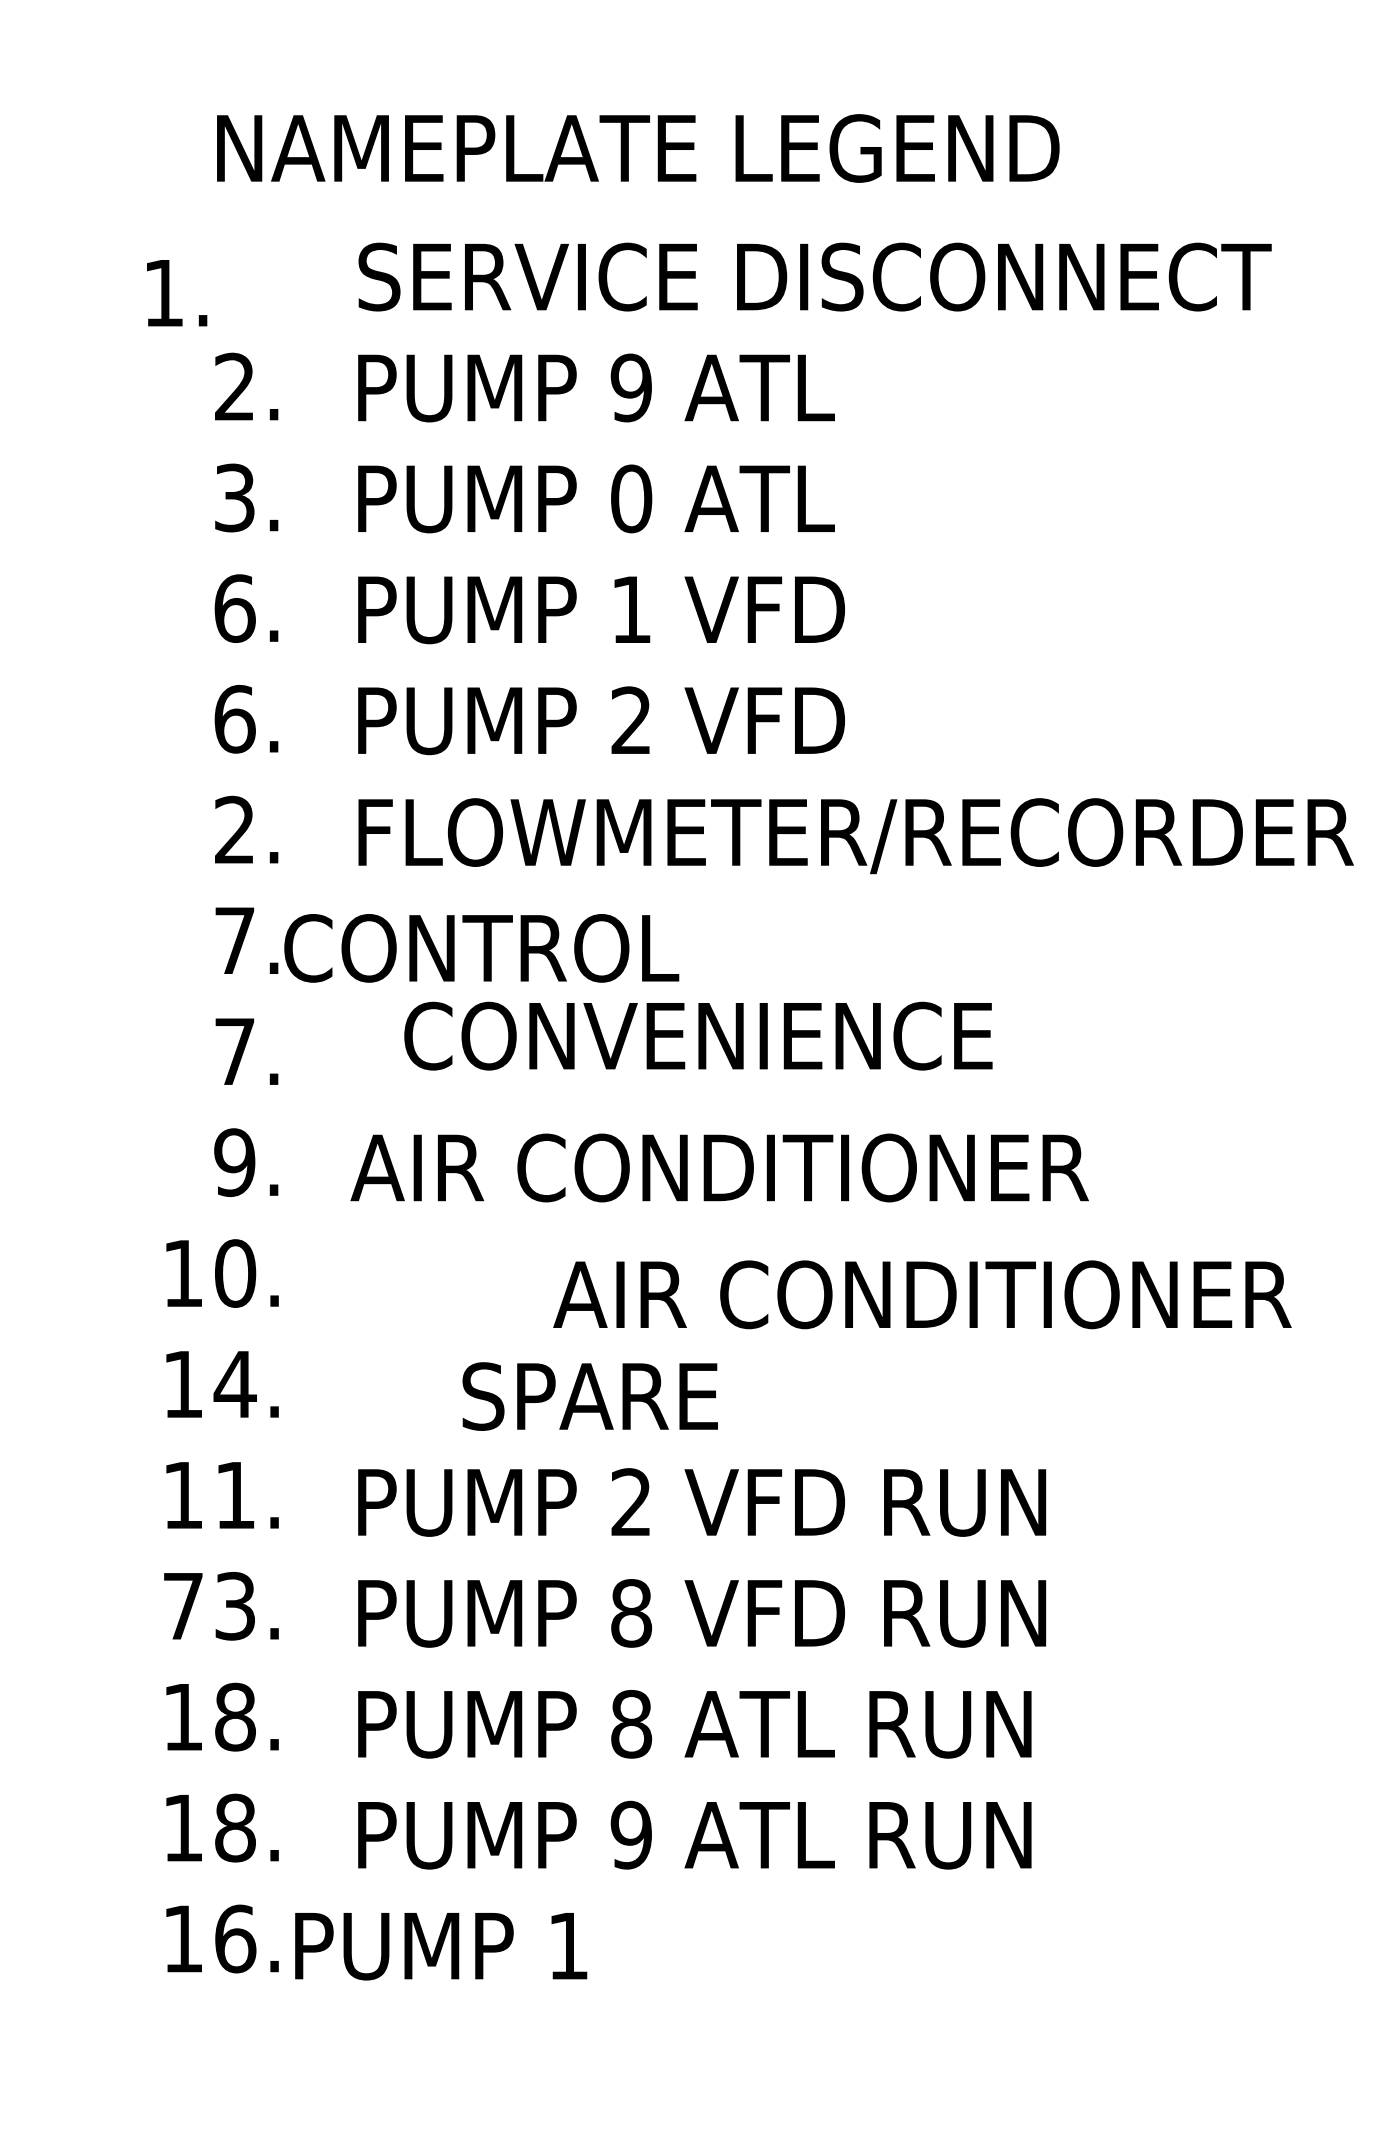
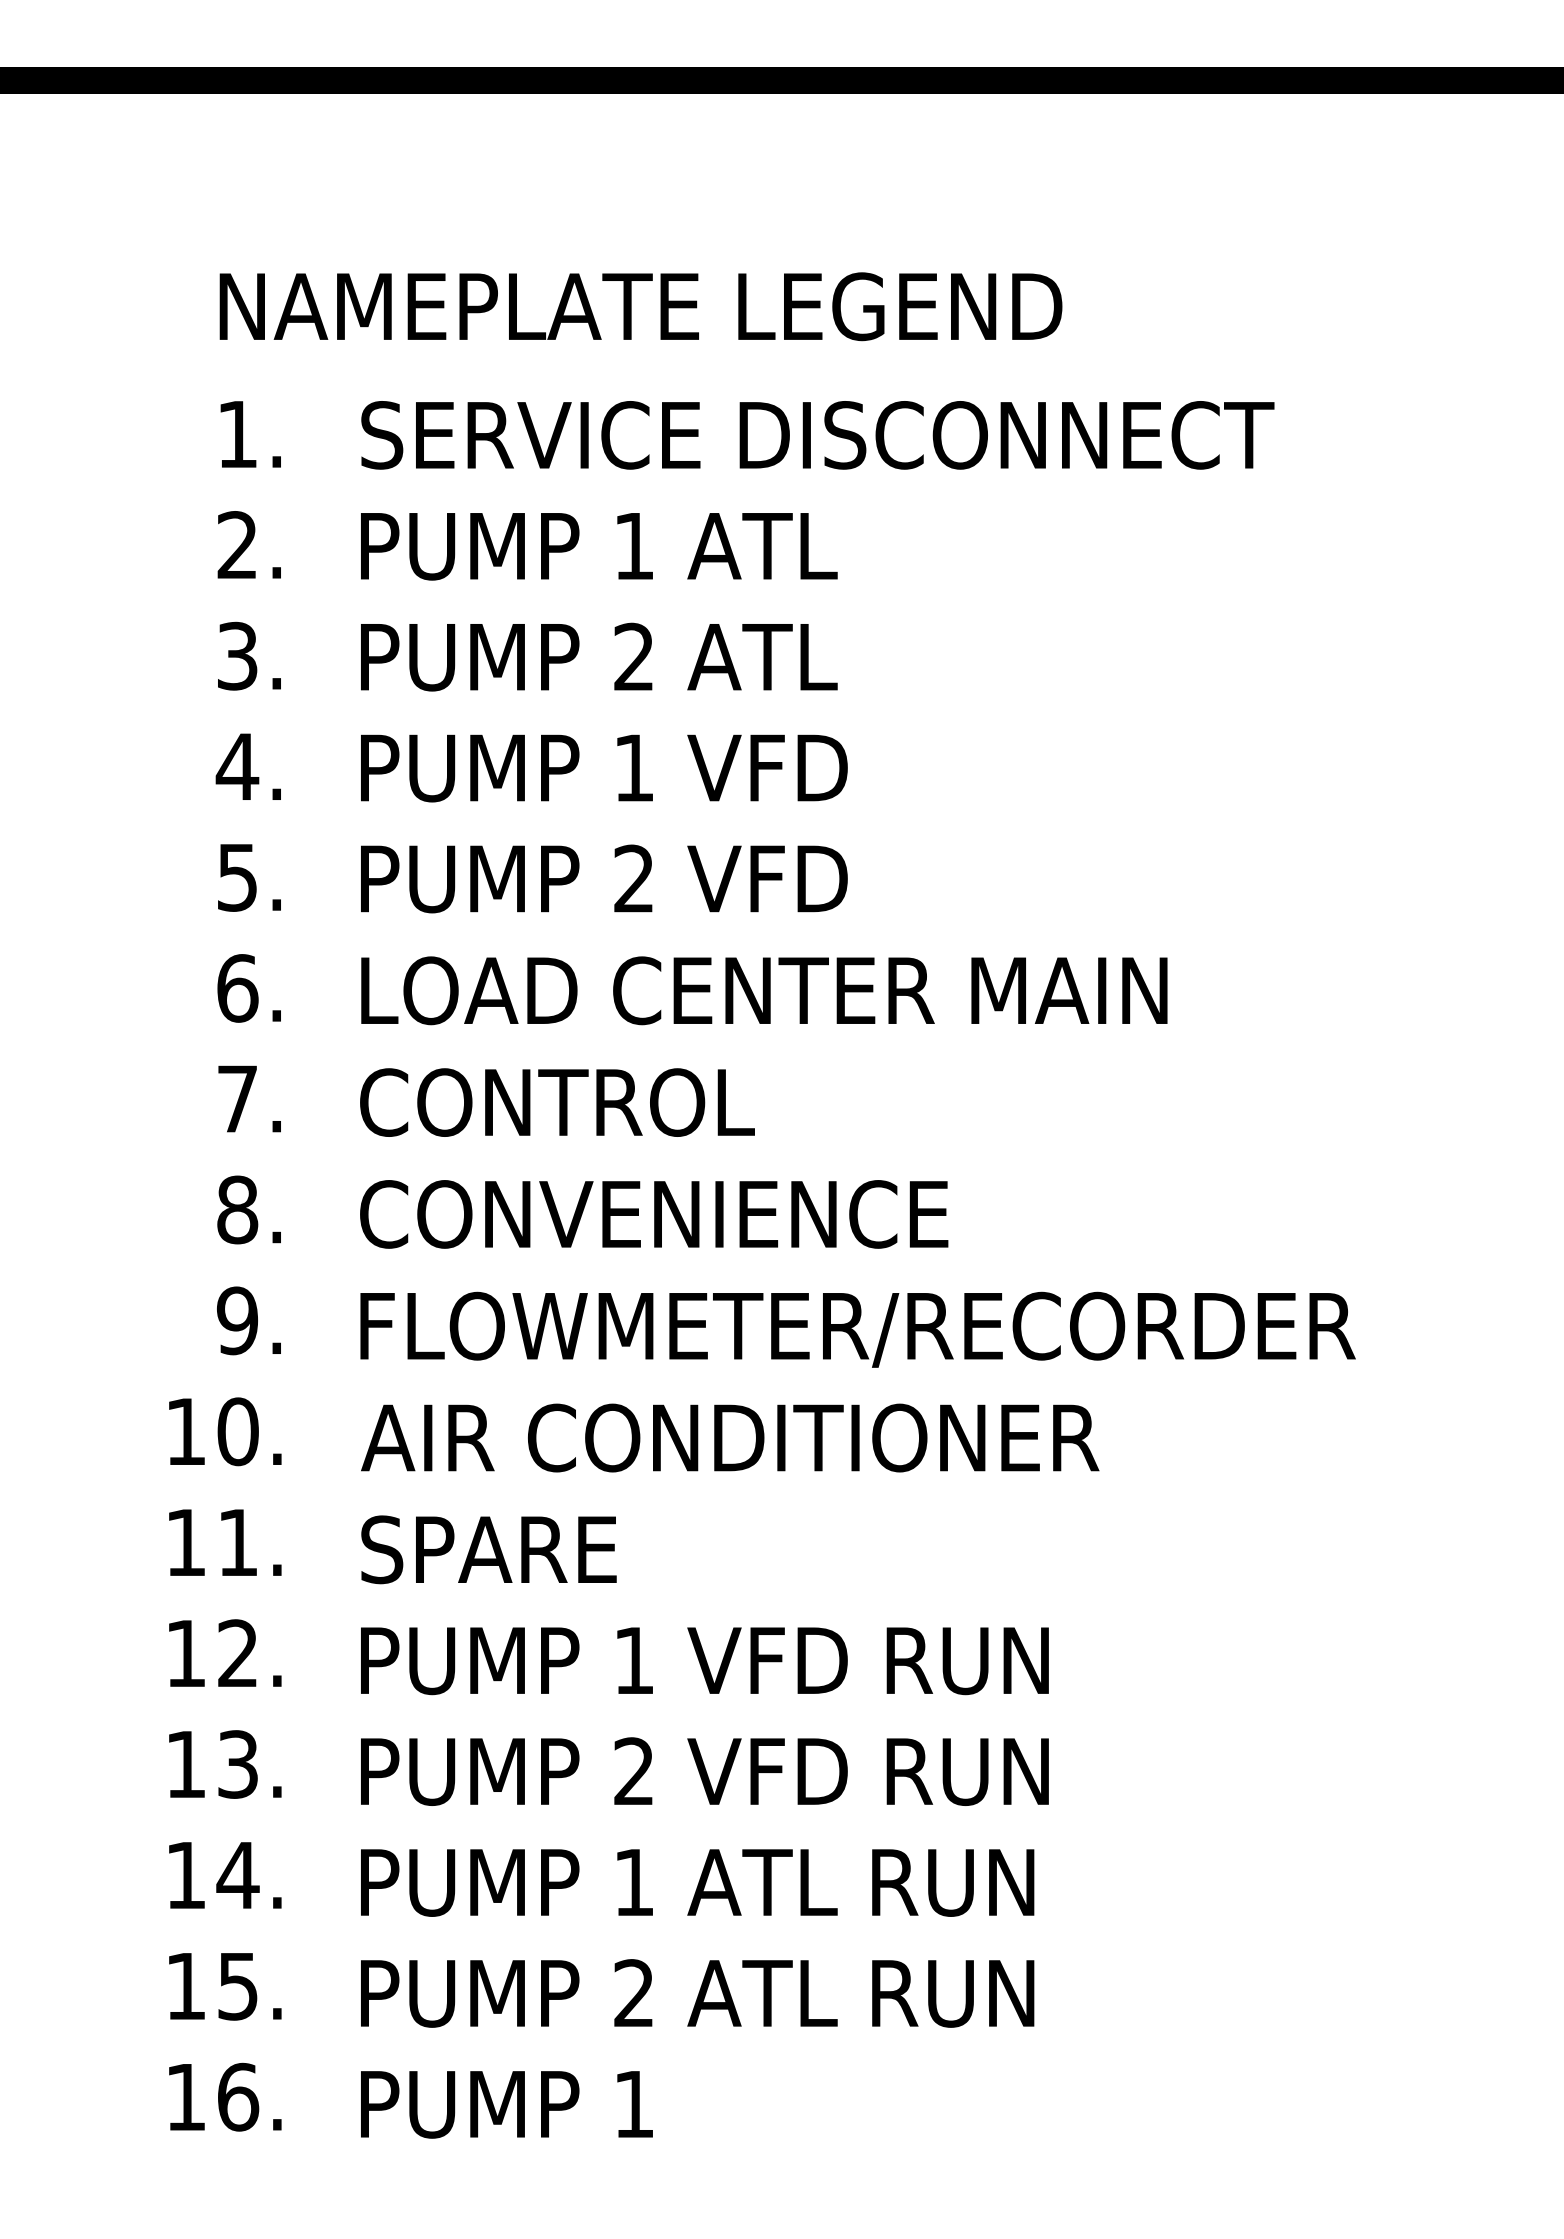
text: (176, 293) -> (250, 434), moved
text: (630, 387) -> (633, 545), 9 -> 1
text: (630, 498) -> (633, 656), 0 -> 2
text: (234, 608) -> (237, 766), 6. -> 4.
text: (234, 719) -> (237, 877), 6. -> 5.
text: (234, 830) -> (237, 988), 2. -> 6.
text: (859, 836) -> (862, 994), FLOWMETER/RECORDER -> LOAD CENTER MAIN
text: (481, 948) -> (557, 1102), moved
text: (698, 1036) -> (654, 1214), moved
text: (234, 1051) -> (237, 1209), 7. -> 8.
text: (851, 1171) -> (854, 1329), AIR CONDITIONER -> FLOWMETER/RECORDER
text: (922, 1294) -> (730, 1437), moved
text: (234, 1384) -> (237, 1542), 14. -> 11.
text: (589, 1396) -> (488, 1549), moved
text: (234, 1494) -> (237, 1652), 11. -> 12.
text: (630, 1501) -> (633, 1659), 2 -> 1
text: (182, 1606) -> (185, 1764), 73. -> 13.
text: (631, 1613) -> (634, 1771), 8 -> 2
text: (234, 1717) -> (237, 1875), 18. -> 14.
text: (631, 1724) -> (634, 1882), 8 -> 1
text: (234, 1828) -> (237, 1986), 18. -> 15.
text: (630, 1835) -> (633, 1993), 9 -> 2
text: (440, 1946) -> (506, 2104), moved

